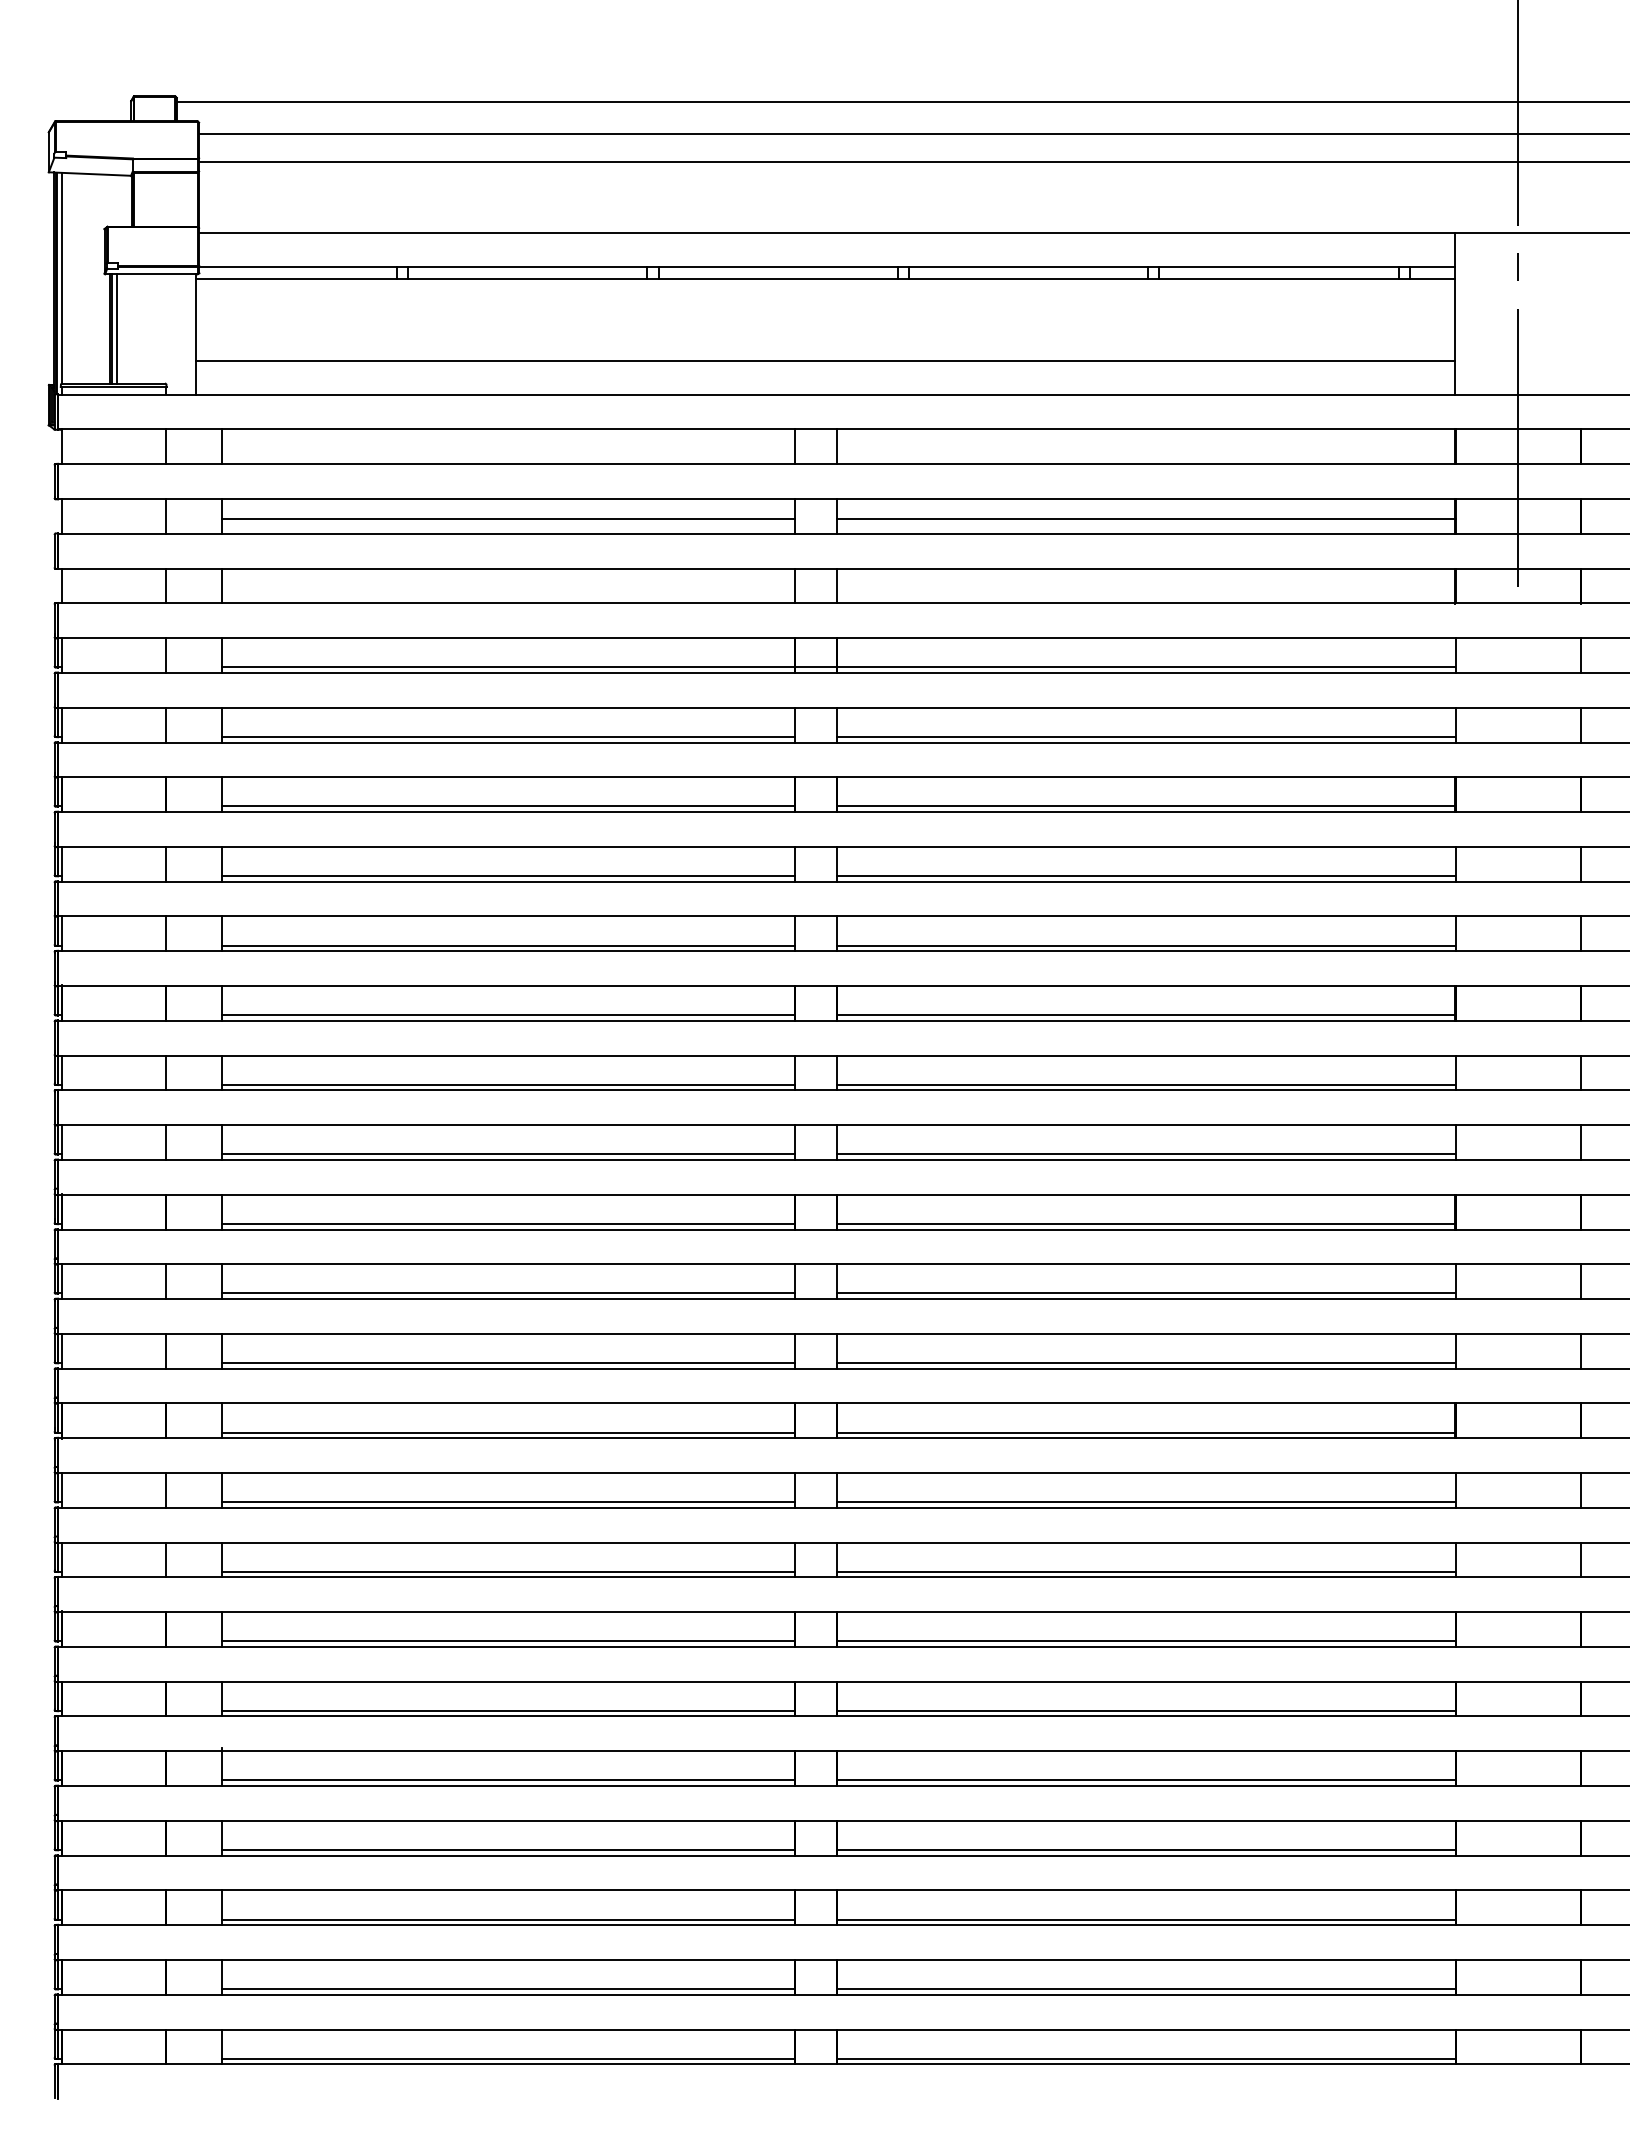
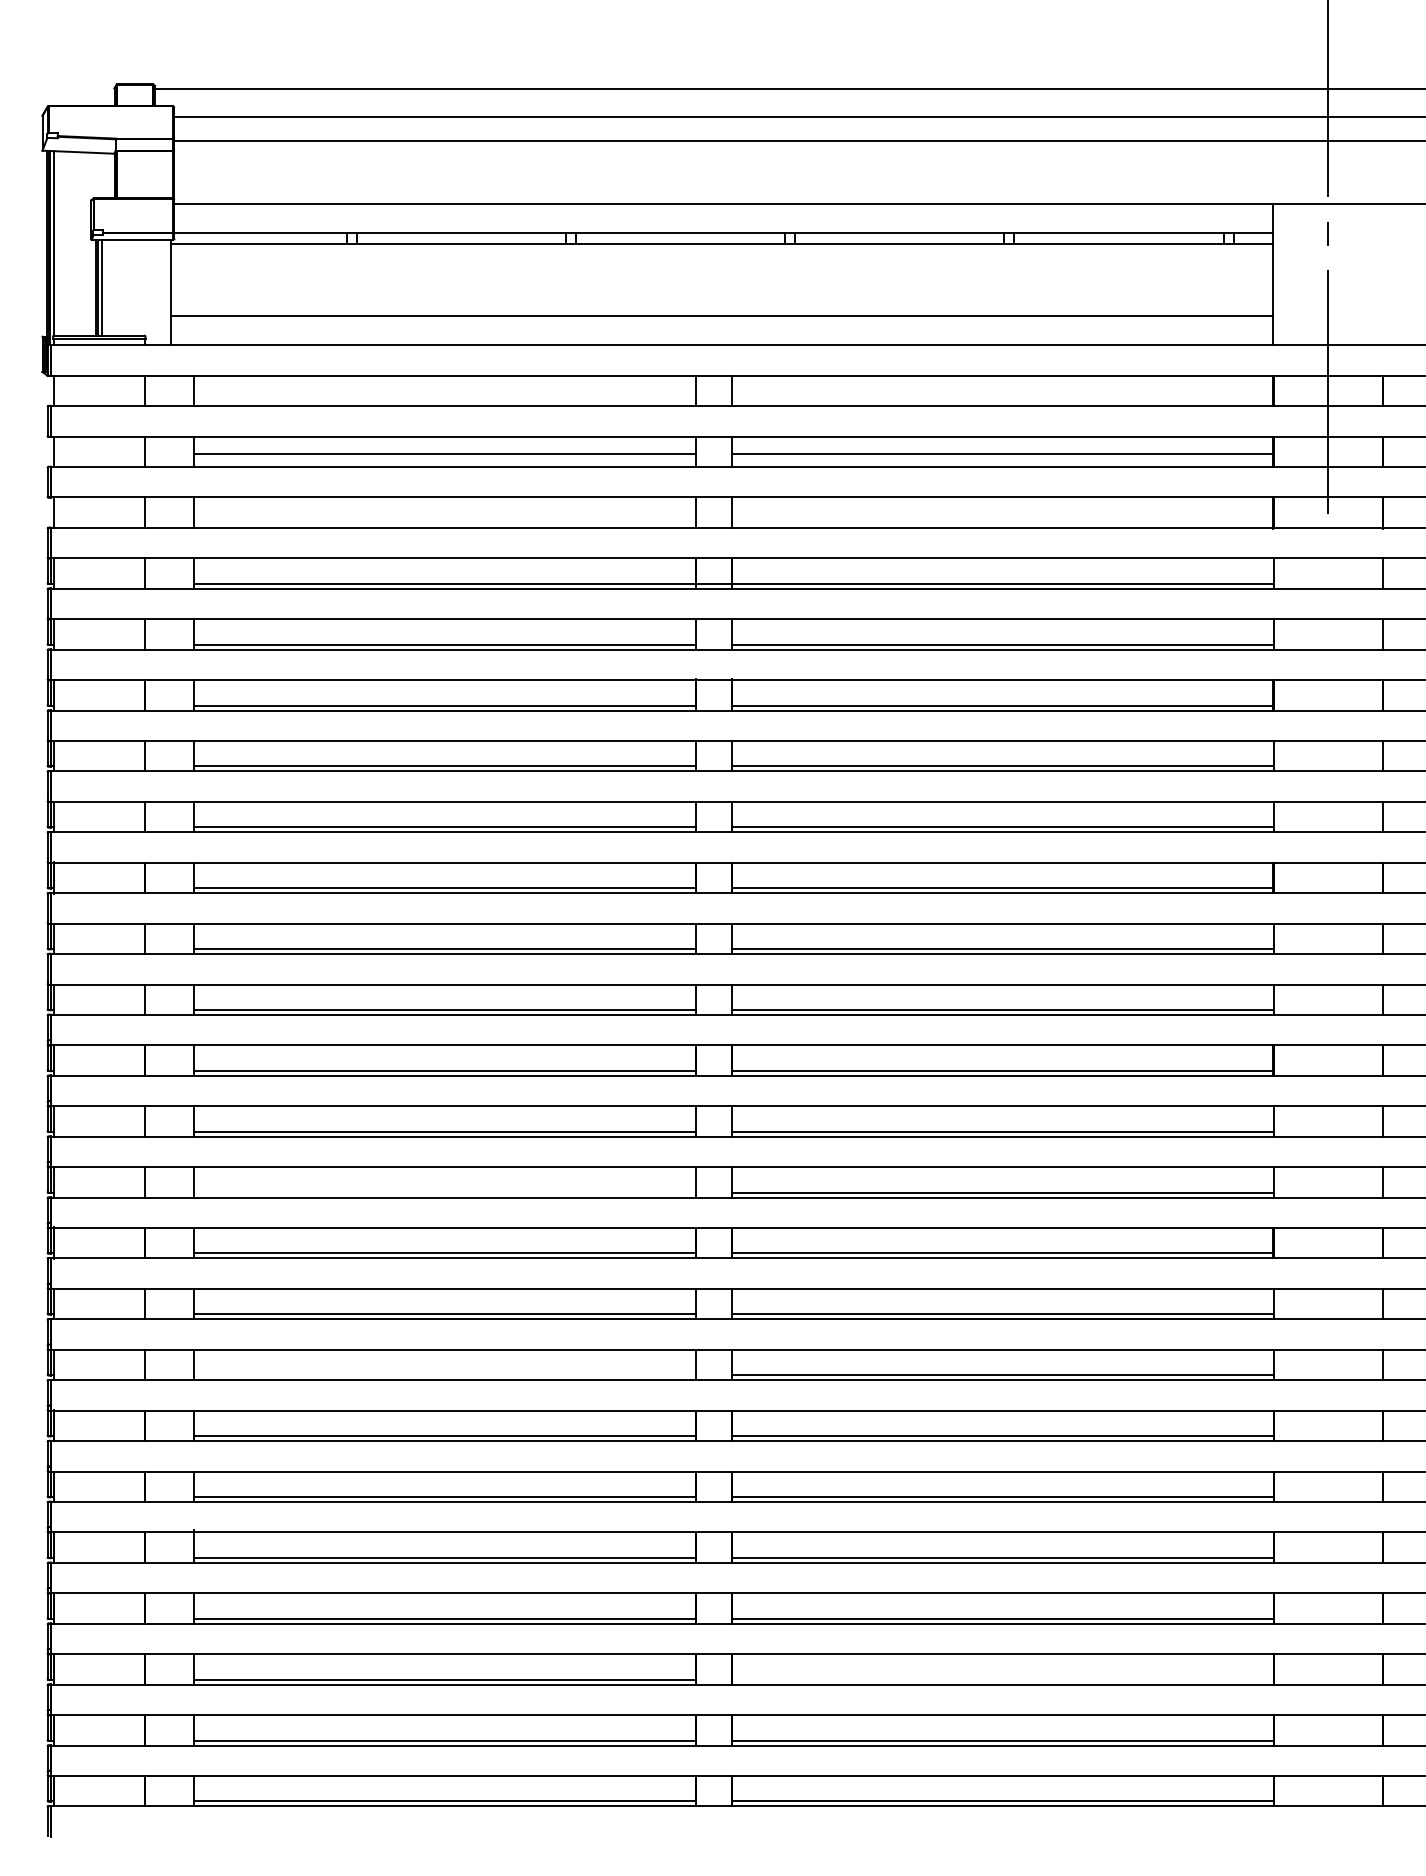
line: (508, 1362) -> (444, 1192), removed
line: (508, 1571) -> (444, 1375), removed
line: (1145, 1919) -> (1002, 1679), removed

